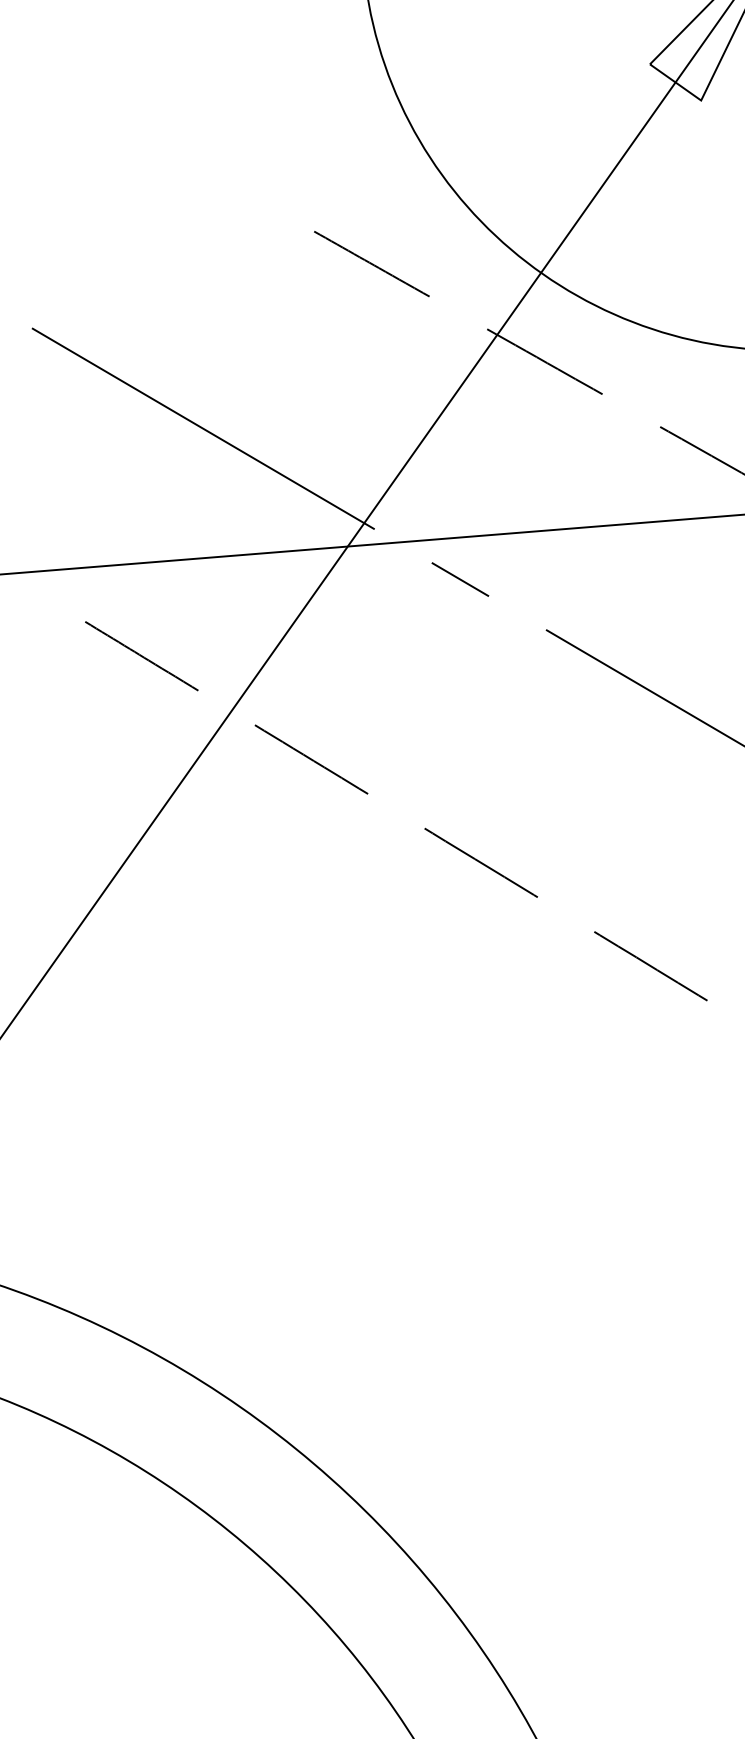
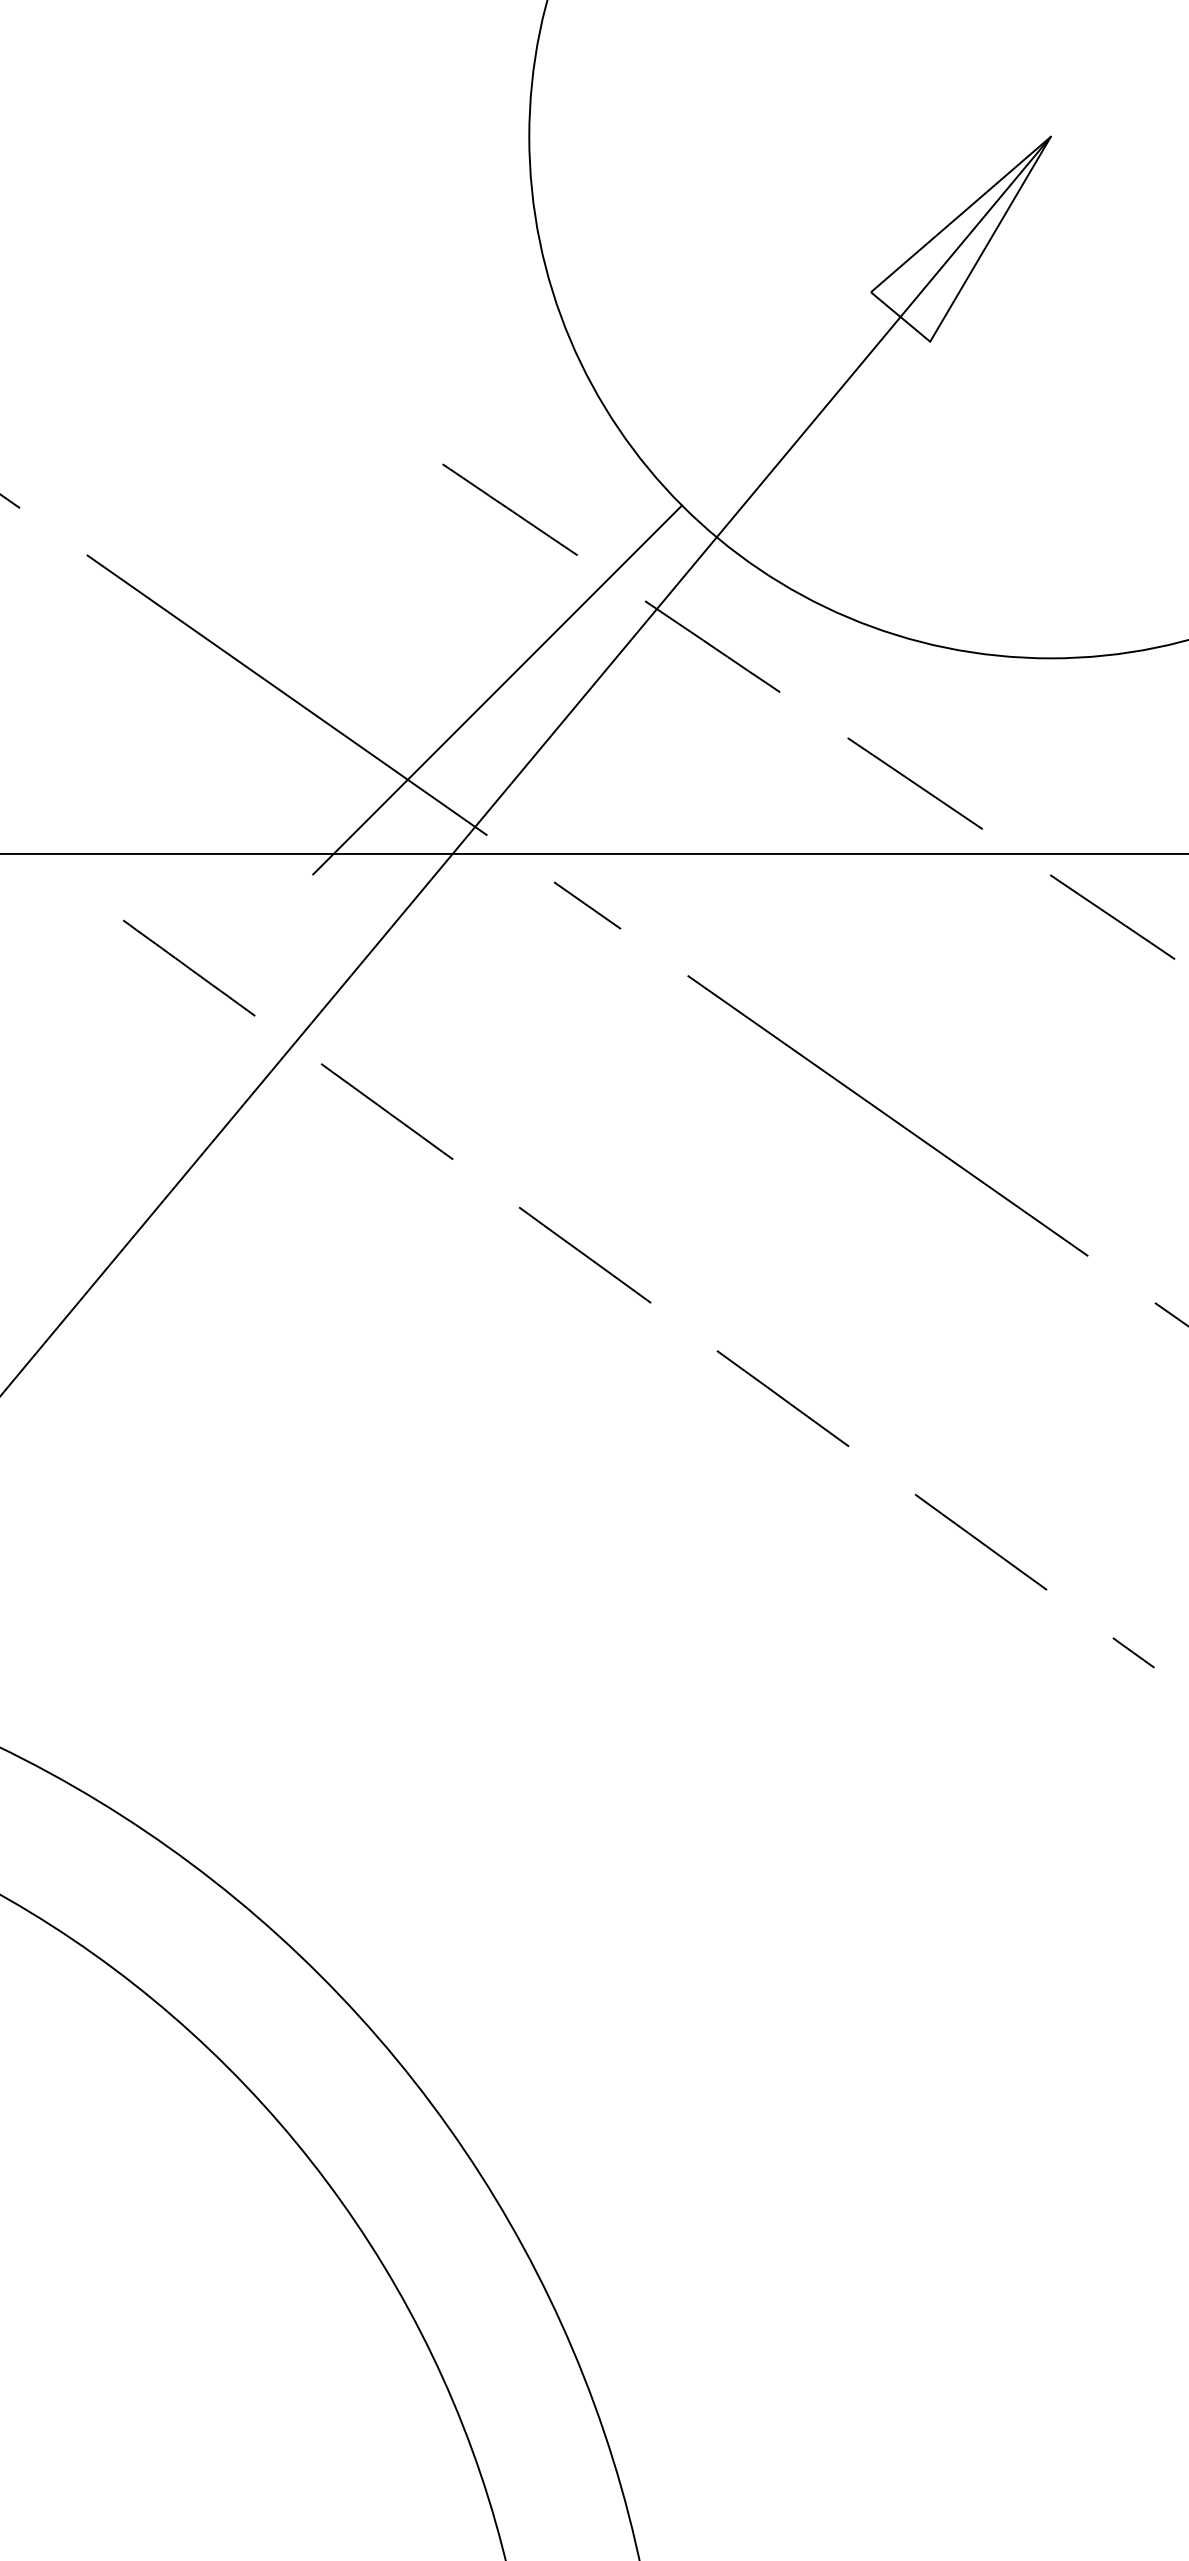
line: (373, 410) -> (497, 689), added

